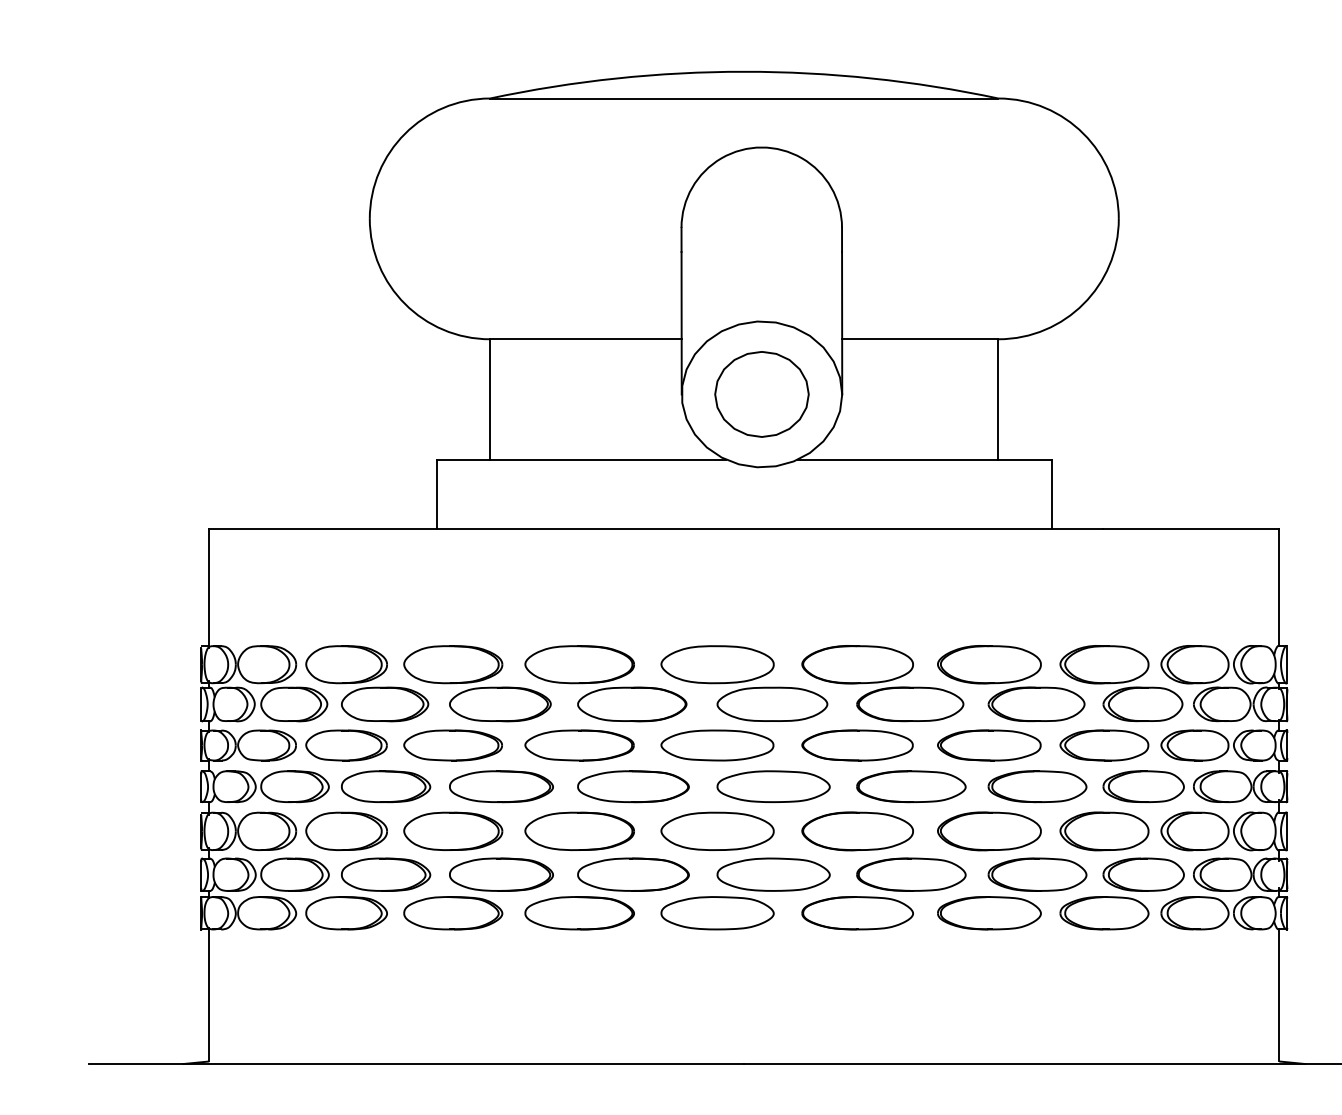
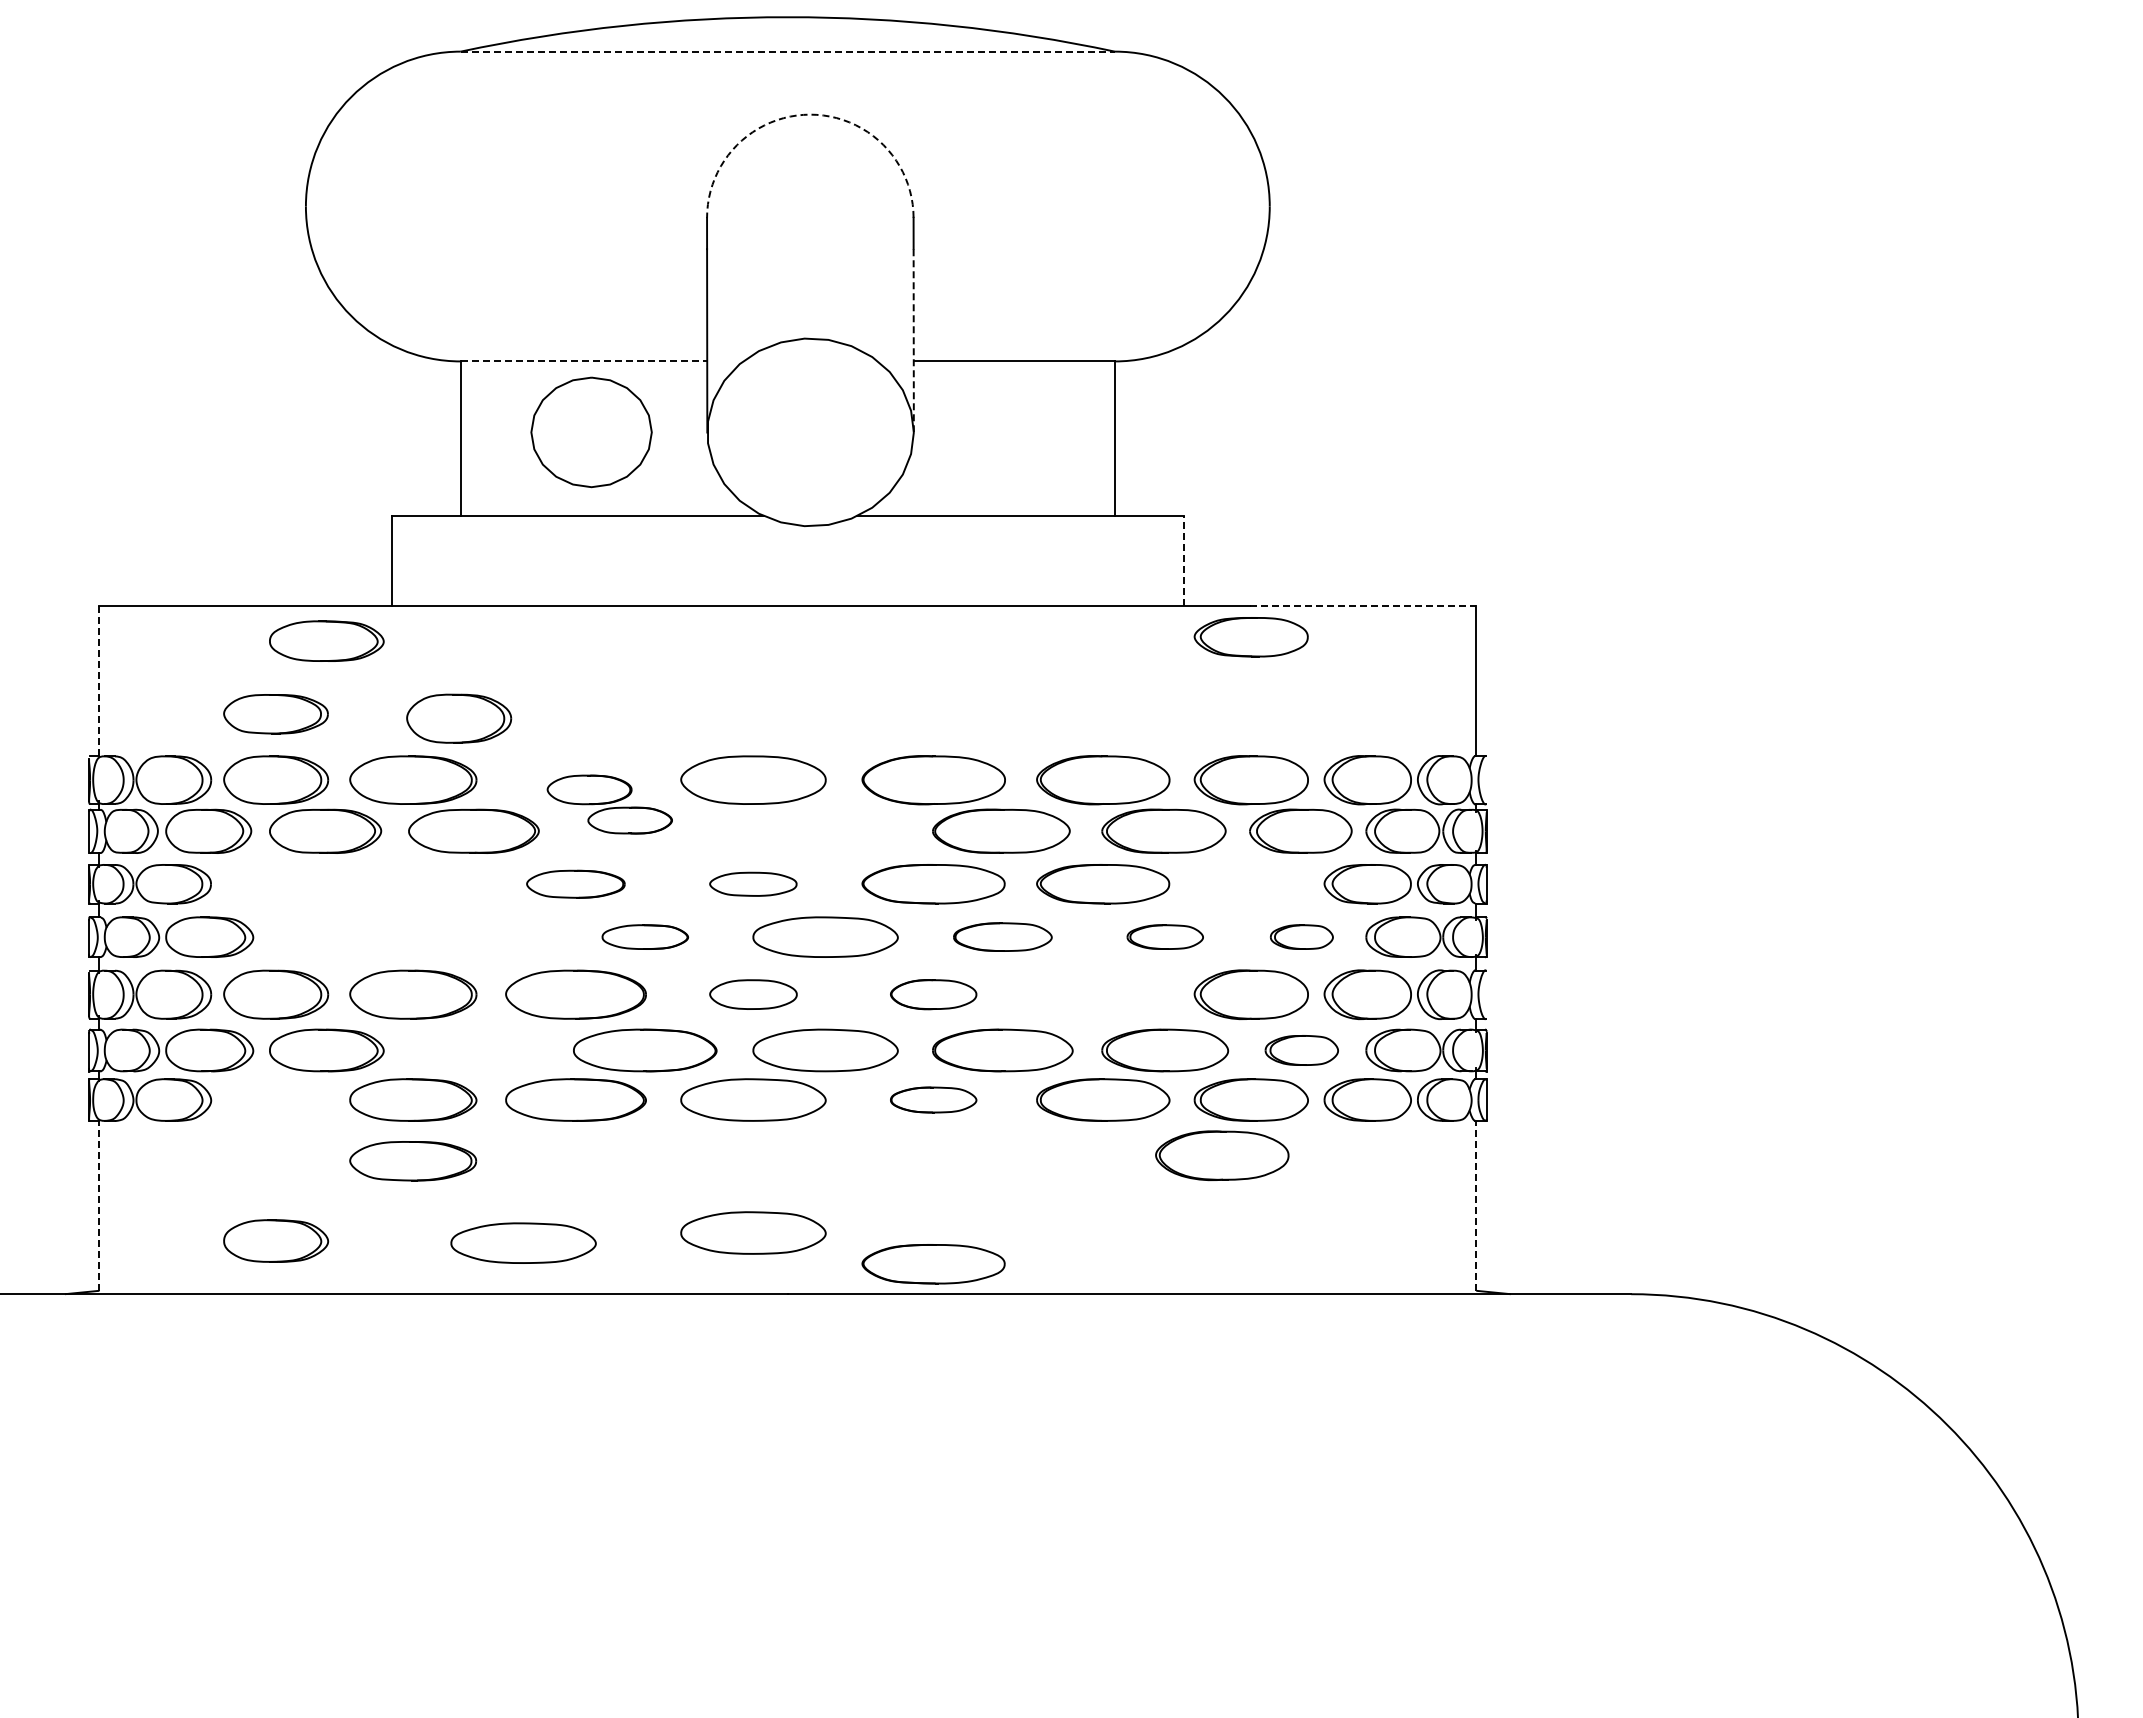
line: (744, 98) -> (788, 51), solid -> dashed
arc: (761, 147) -> (810, 114), solid -> dashed
line: (841, 323) -> (913, 340), solid -> dashed
line: (586, 339) -> (584, 361), solid -> dashed
part: (761, 394) -> (591, 432), moved
line: (1051, 494) -> (1183, 561), solid -> dashed
line: (1191, 528) -> (1363, 605), solid -> dashed
line: (209, 588) -> (99, 682), solid -> dashed
part: (489, 616) -> (459, 718), added
line: (1287, 664) -> (1486, 780), removed
part: (605, 683) -> (609, 804), size x0.6
part: (772, 703) -> (823, 830), removed
part: (346, 745) -> (275, 714), moved
part: (453, 745) -> (413, 1161), moved
part: (579, 745) -> (575, 884), size x0.7
part: (717, 745) -> (753, 884), size x0.6
part: (1103, 745) -> (1250, 637), moved
part: (385, 786) -> (326, 640), moved
part: (501, 786) -> (475, 936), removed
part: (633, 786) -> (645, 936), size x0.6
part: (911, 786) -> (1002, 936), size x0.7
part: (1037, 786) -> (1165, 936), size x0.6
part: (1143, 786) -> (1301, 936), size x0.6
part: (717, 831) -> (753, 994), size x0.6
part: (857, 831) -> (933, 994), size x0.6
part: (989, 831) -> (1222, 1155), moved
line: (1287, 831) -> (1486, 994), removed
part: (501, 874) -> (475, 1050), removed
part: (1143, 874) -> (1301, 1050), size x0.7
part: (346, 912) -> (276, 1240), moved
part: (857, 912) -> (933, 1099), size x0.6
line: (209, 994) -> (99, 1204), solid -> dashed
line: (1279, 995) -> (1476, 1205), solid -> dashed
part: (717, 1016) -> (753, 1232), added
part: (538, 1023) -> (523, 1242), added
part: (857, 1041) -> (933, 1264), added

